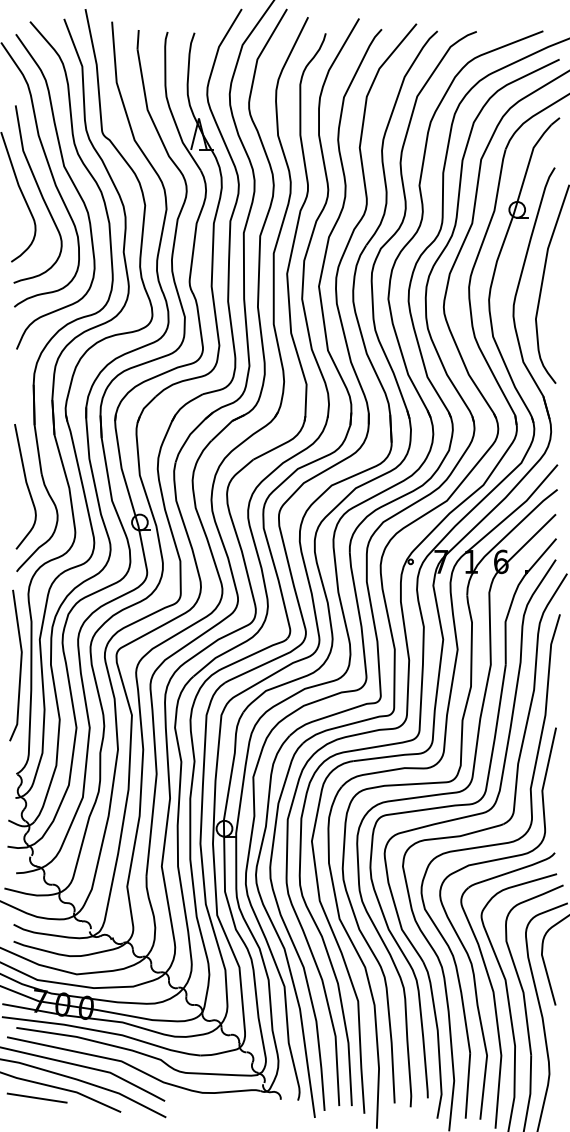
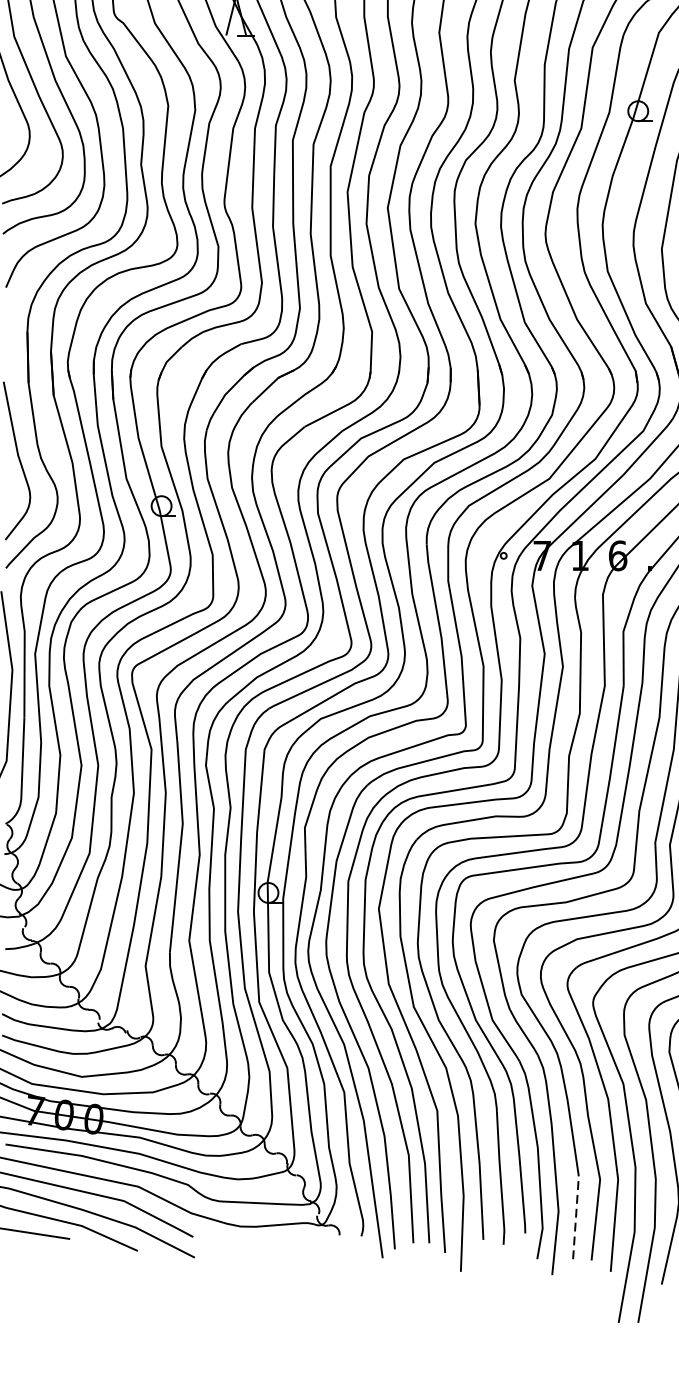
line: (467, 1085) -> (575, 1217), solid -> dashed

